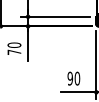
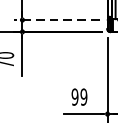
line: (55, 16) -> (56, 19), solid -> dashed
text: (77, 78) -> (84, 96), 90 -> 99

